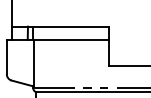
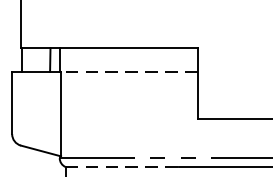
line: (71, 39) -> (129, 71), solid -> dashed
line: (68, 92) -> (123, 167), solid -> dashed

